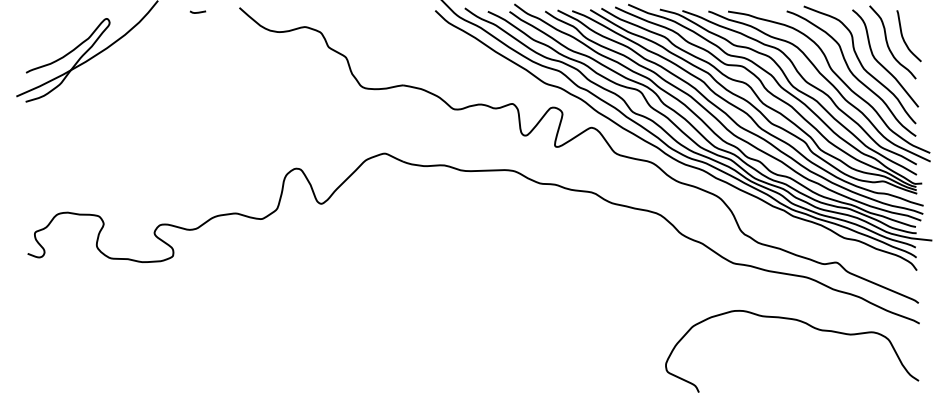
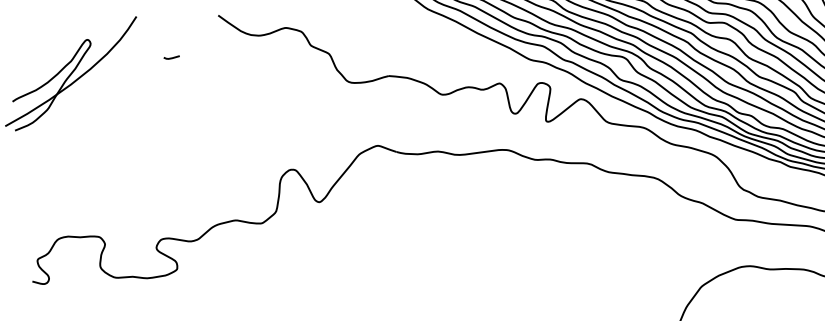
line: (197, 11) -> (171, 57), moved

